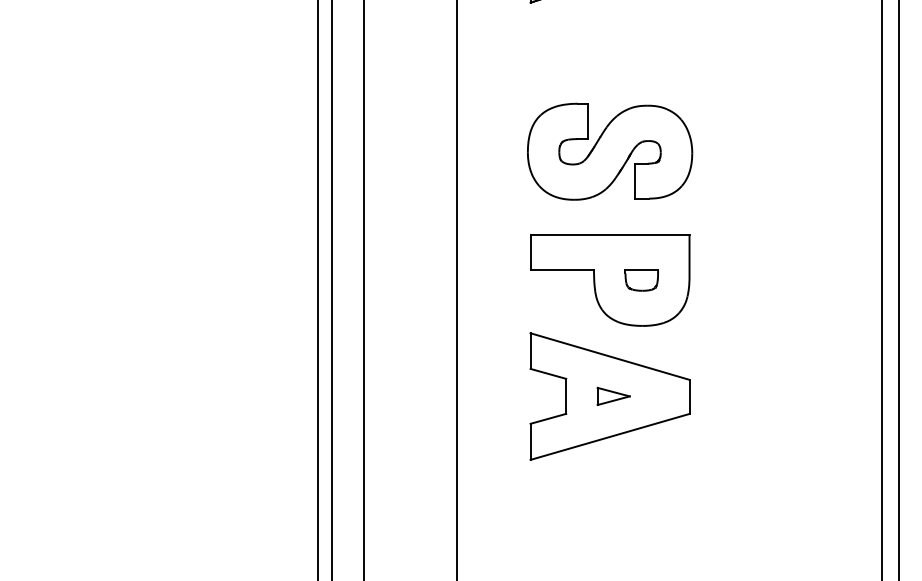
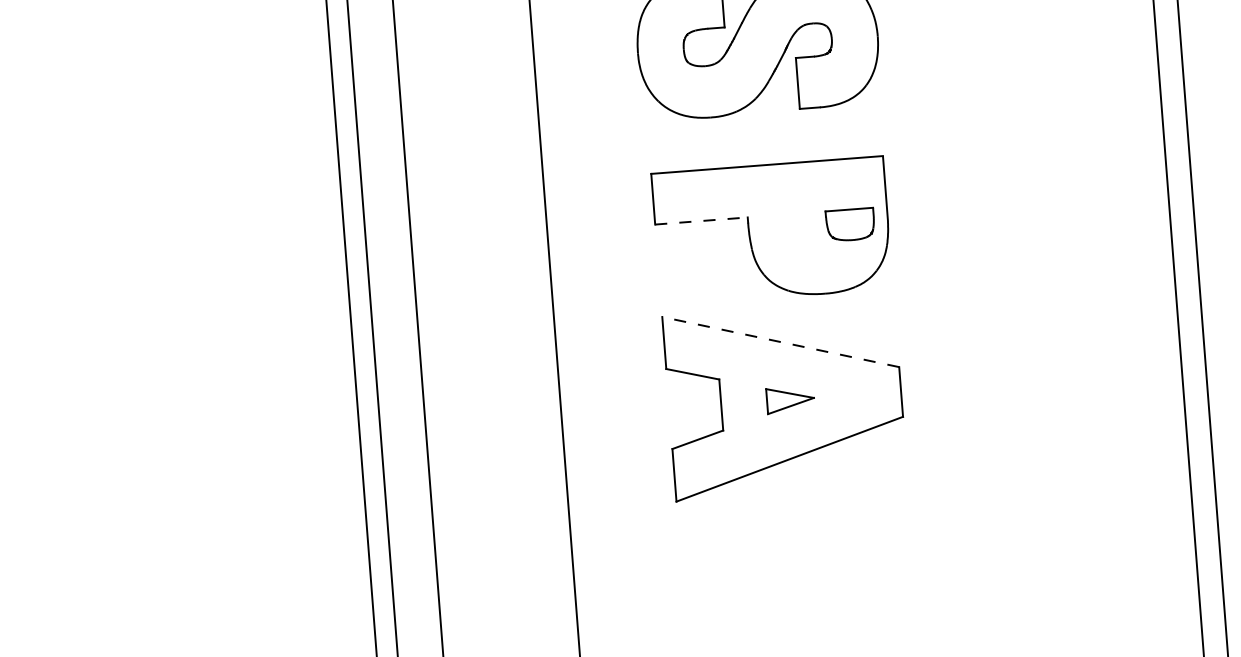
line: (562, 269) -> (701, 220), solid -> dashed
part: (641, 280) -> (850, 225), moved
line: (610, 356) -> (781, 341), solid -> dashed

